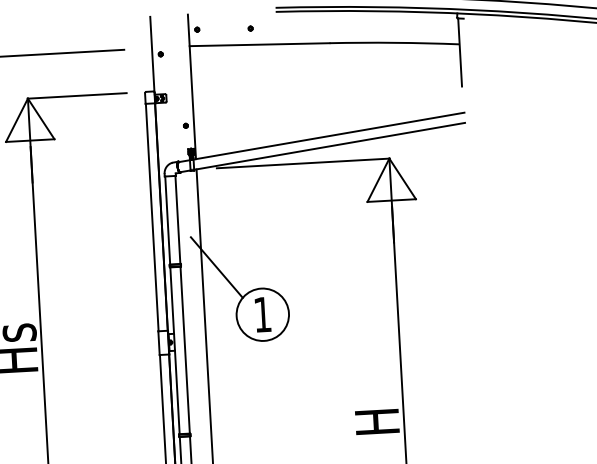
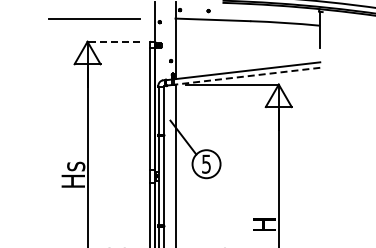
line: (76, 95) -> (113, 41), solid -> dashed
line: (330, 146) -> (247, 76), solid -> dashed
text: (262, 313) -> (206, 163), 1 -> 5

